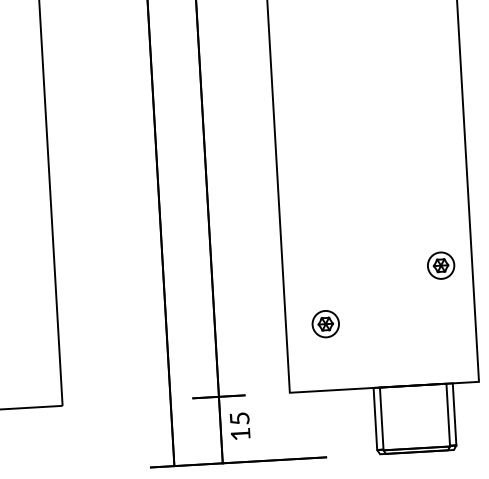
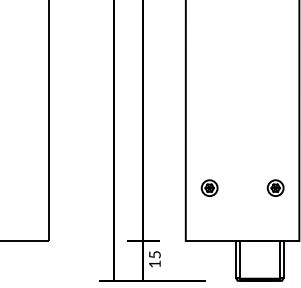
part: (440, 264) -> (275, 187), moved
part: (325, 323) -> (209, 187), moved

